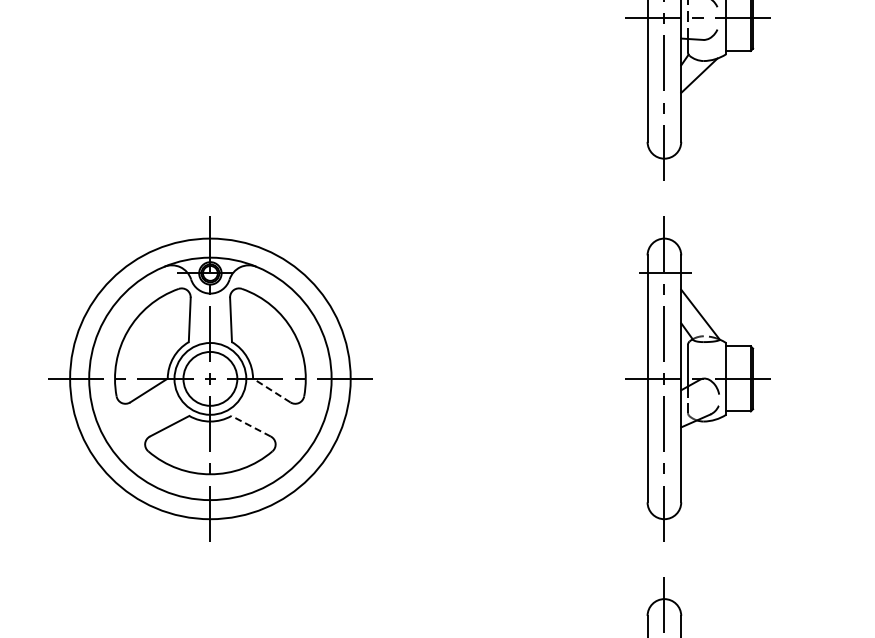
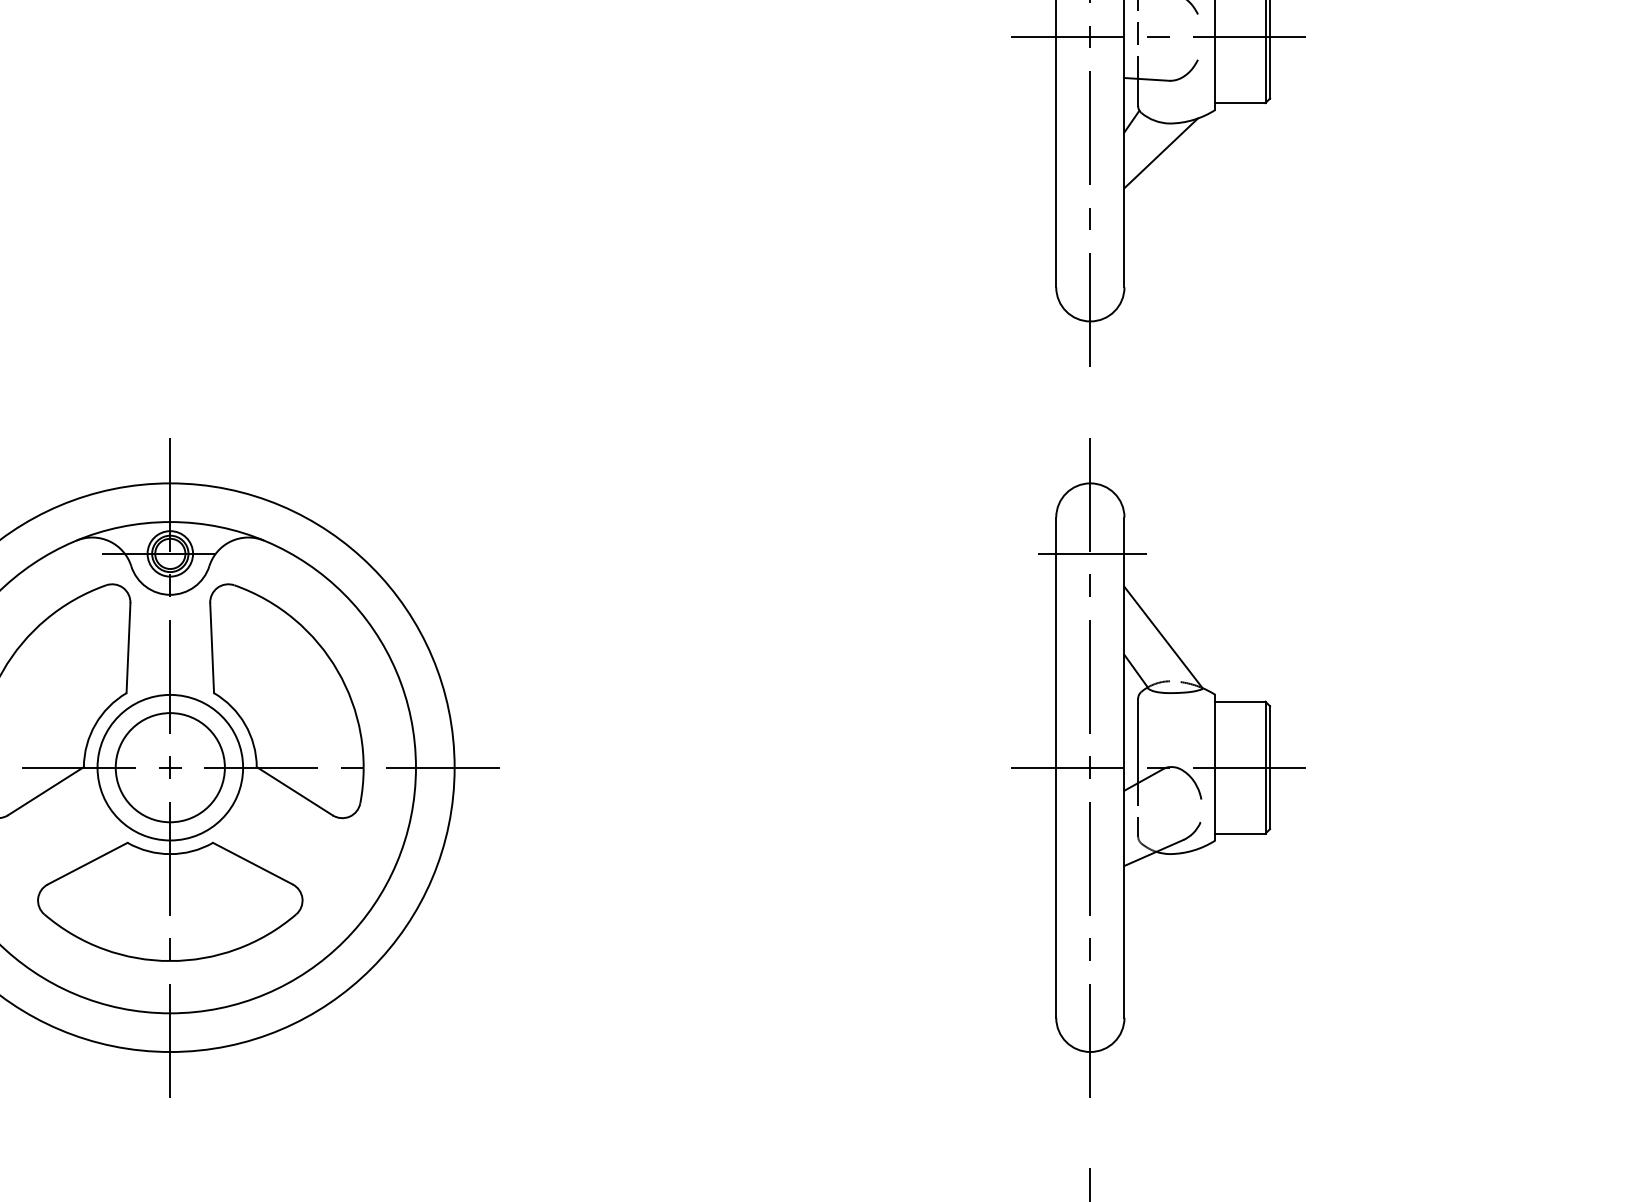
line: (271, 390) -> (294, 791), dashed -> solid
line: (250, 426) -> (251, 864), dashed -> solid

